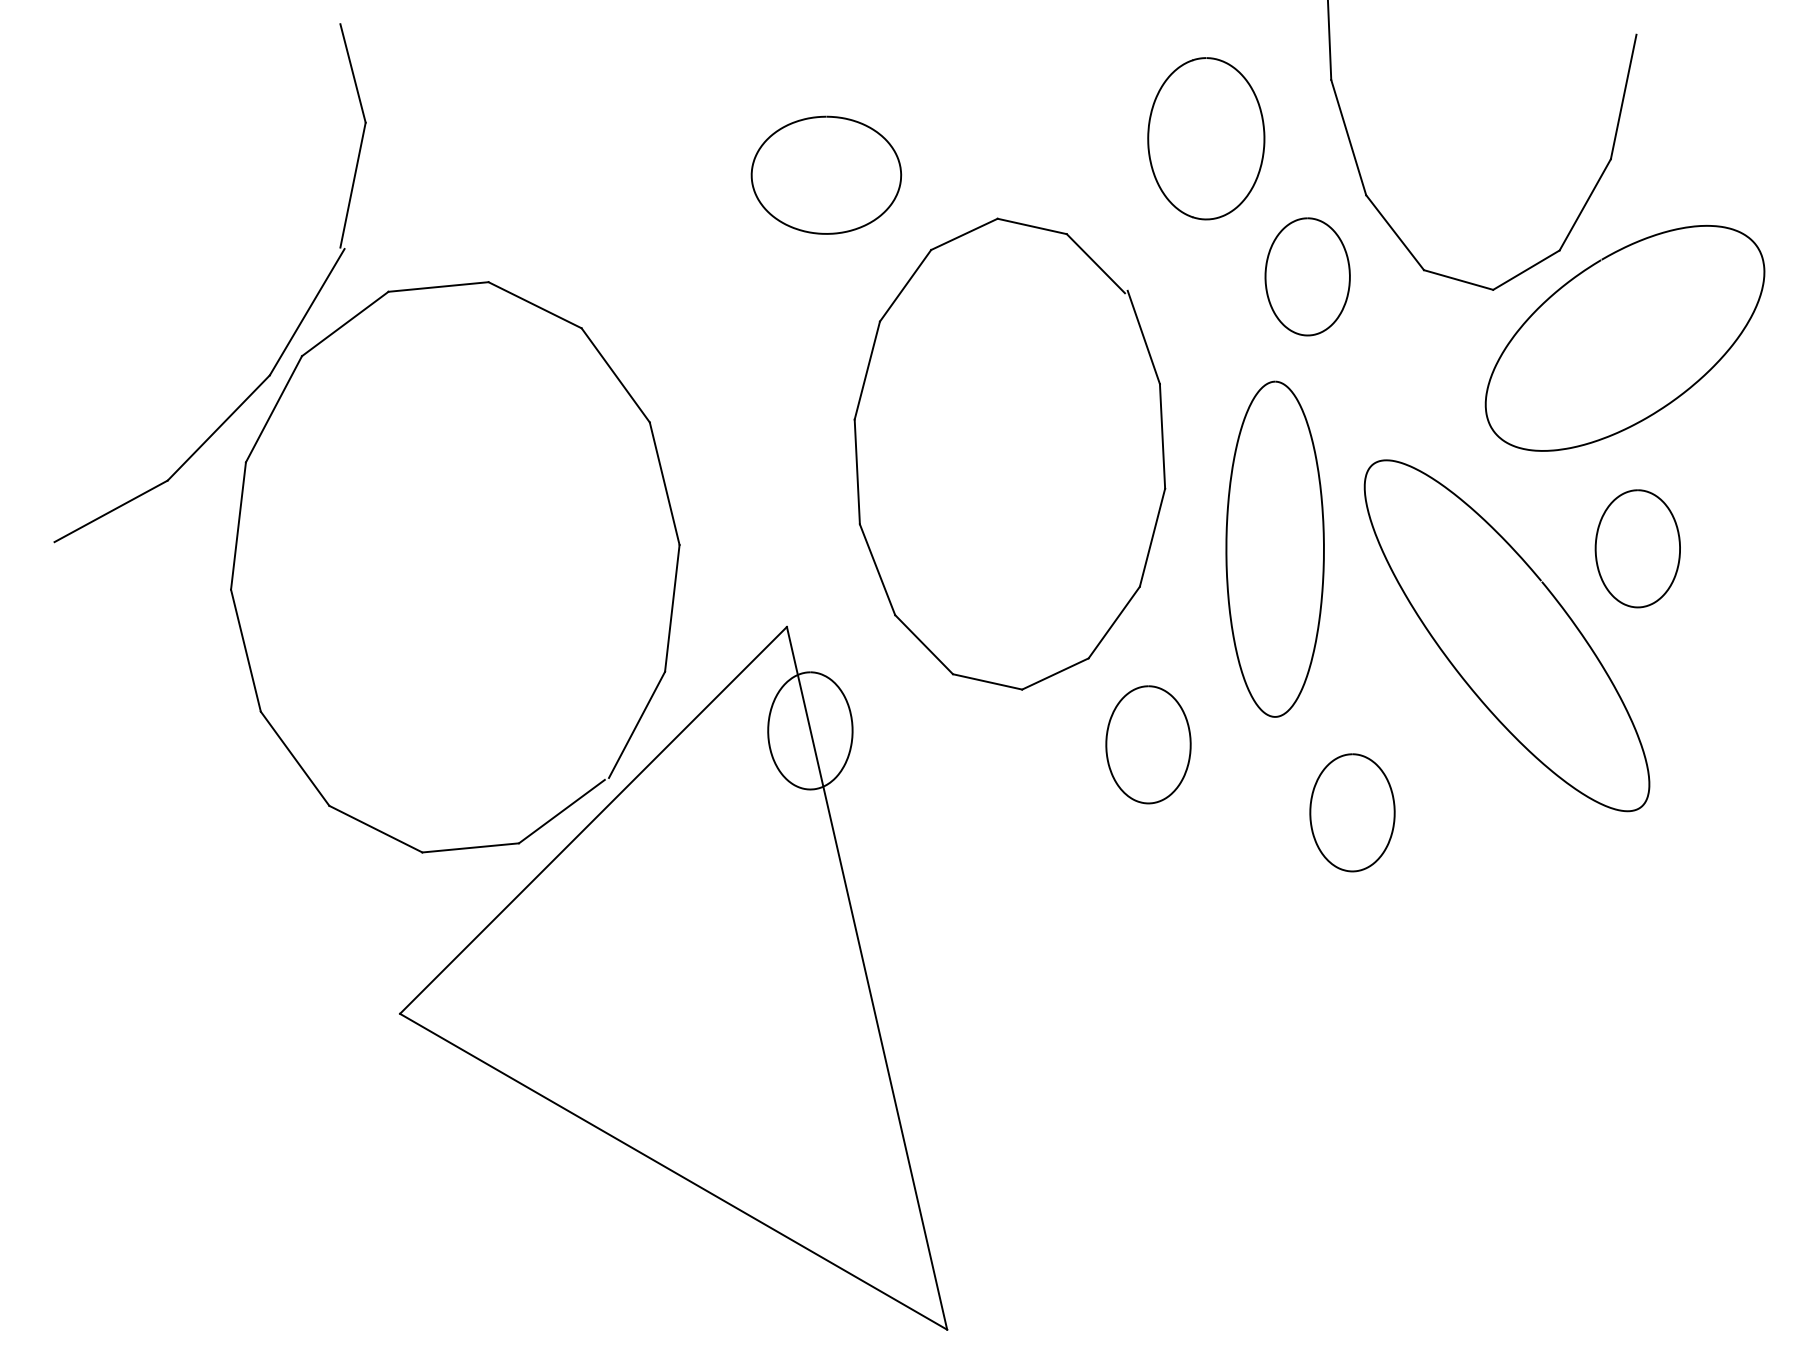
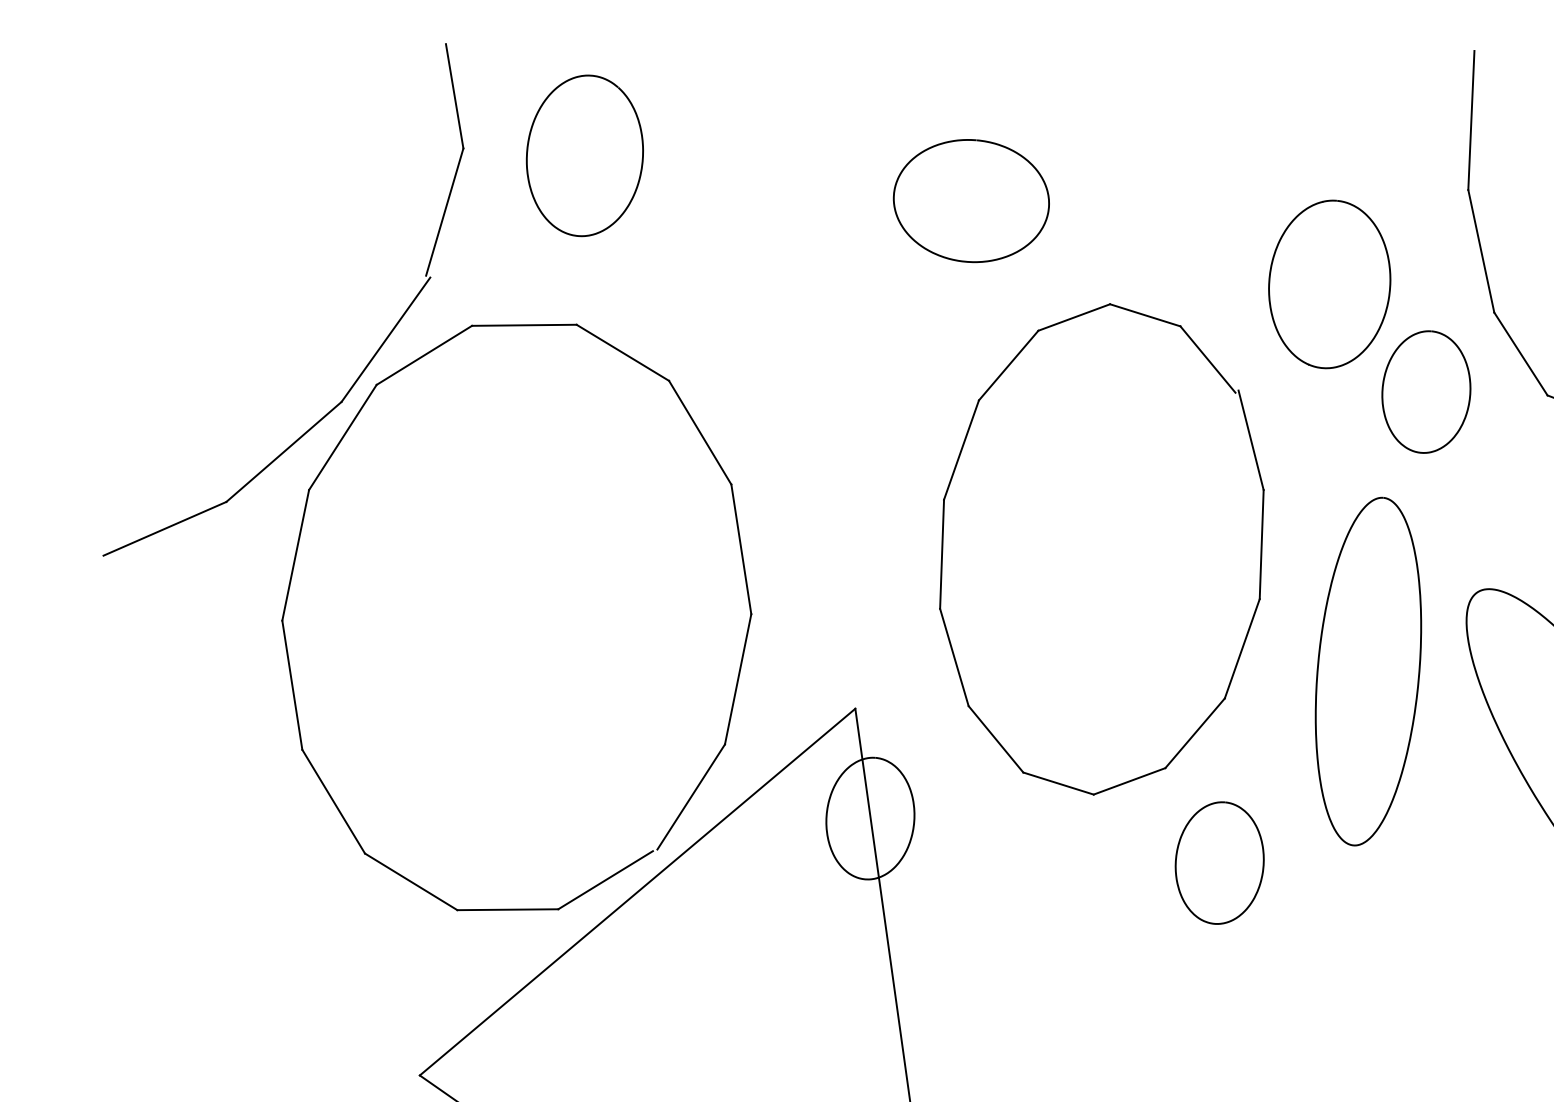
curve: (428, 113) -> (529, 144), added
curve: (817, 118) -> (967, 141), moved
part: (1206, 138) -> (1329, 284), moved
curve: (1311, 812) -> (1382, 947), removed

